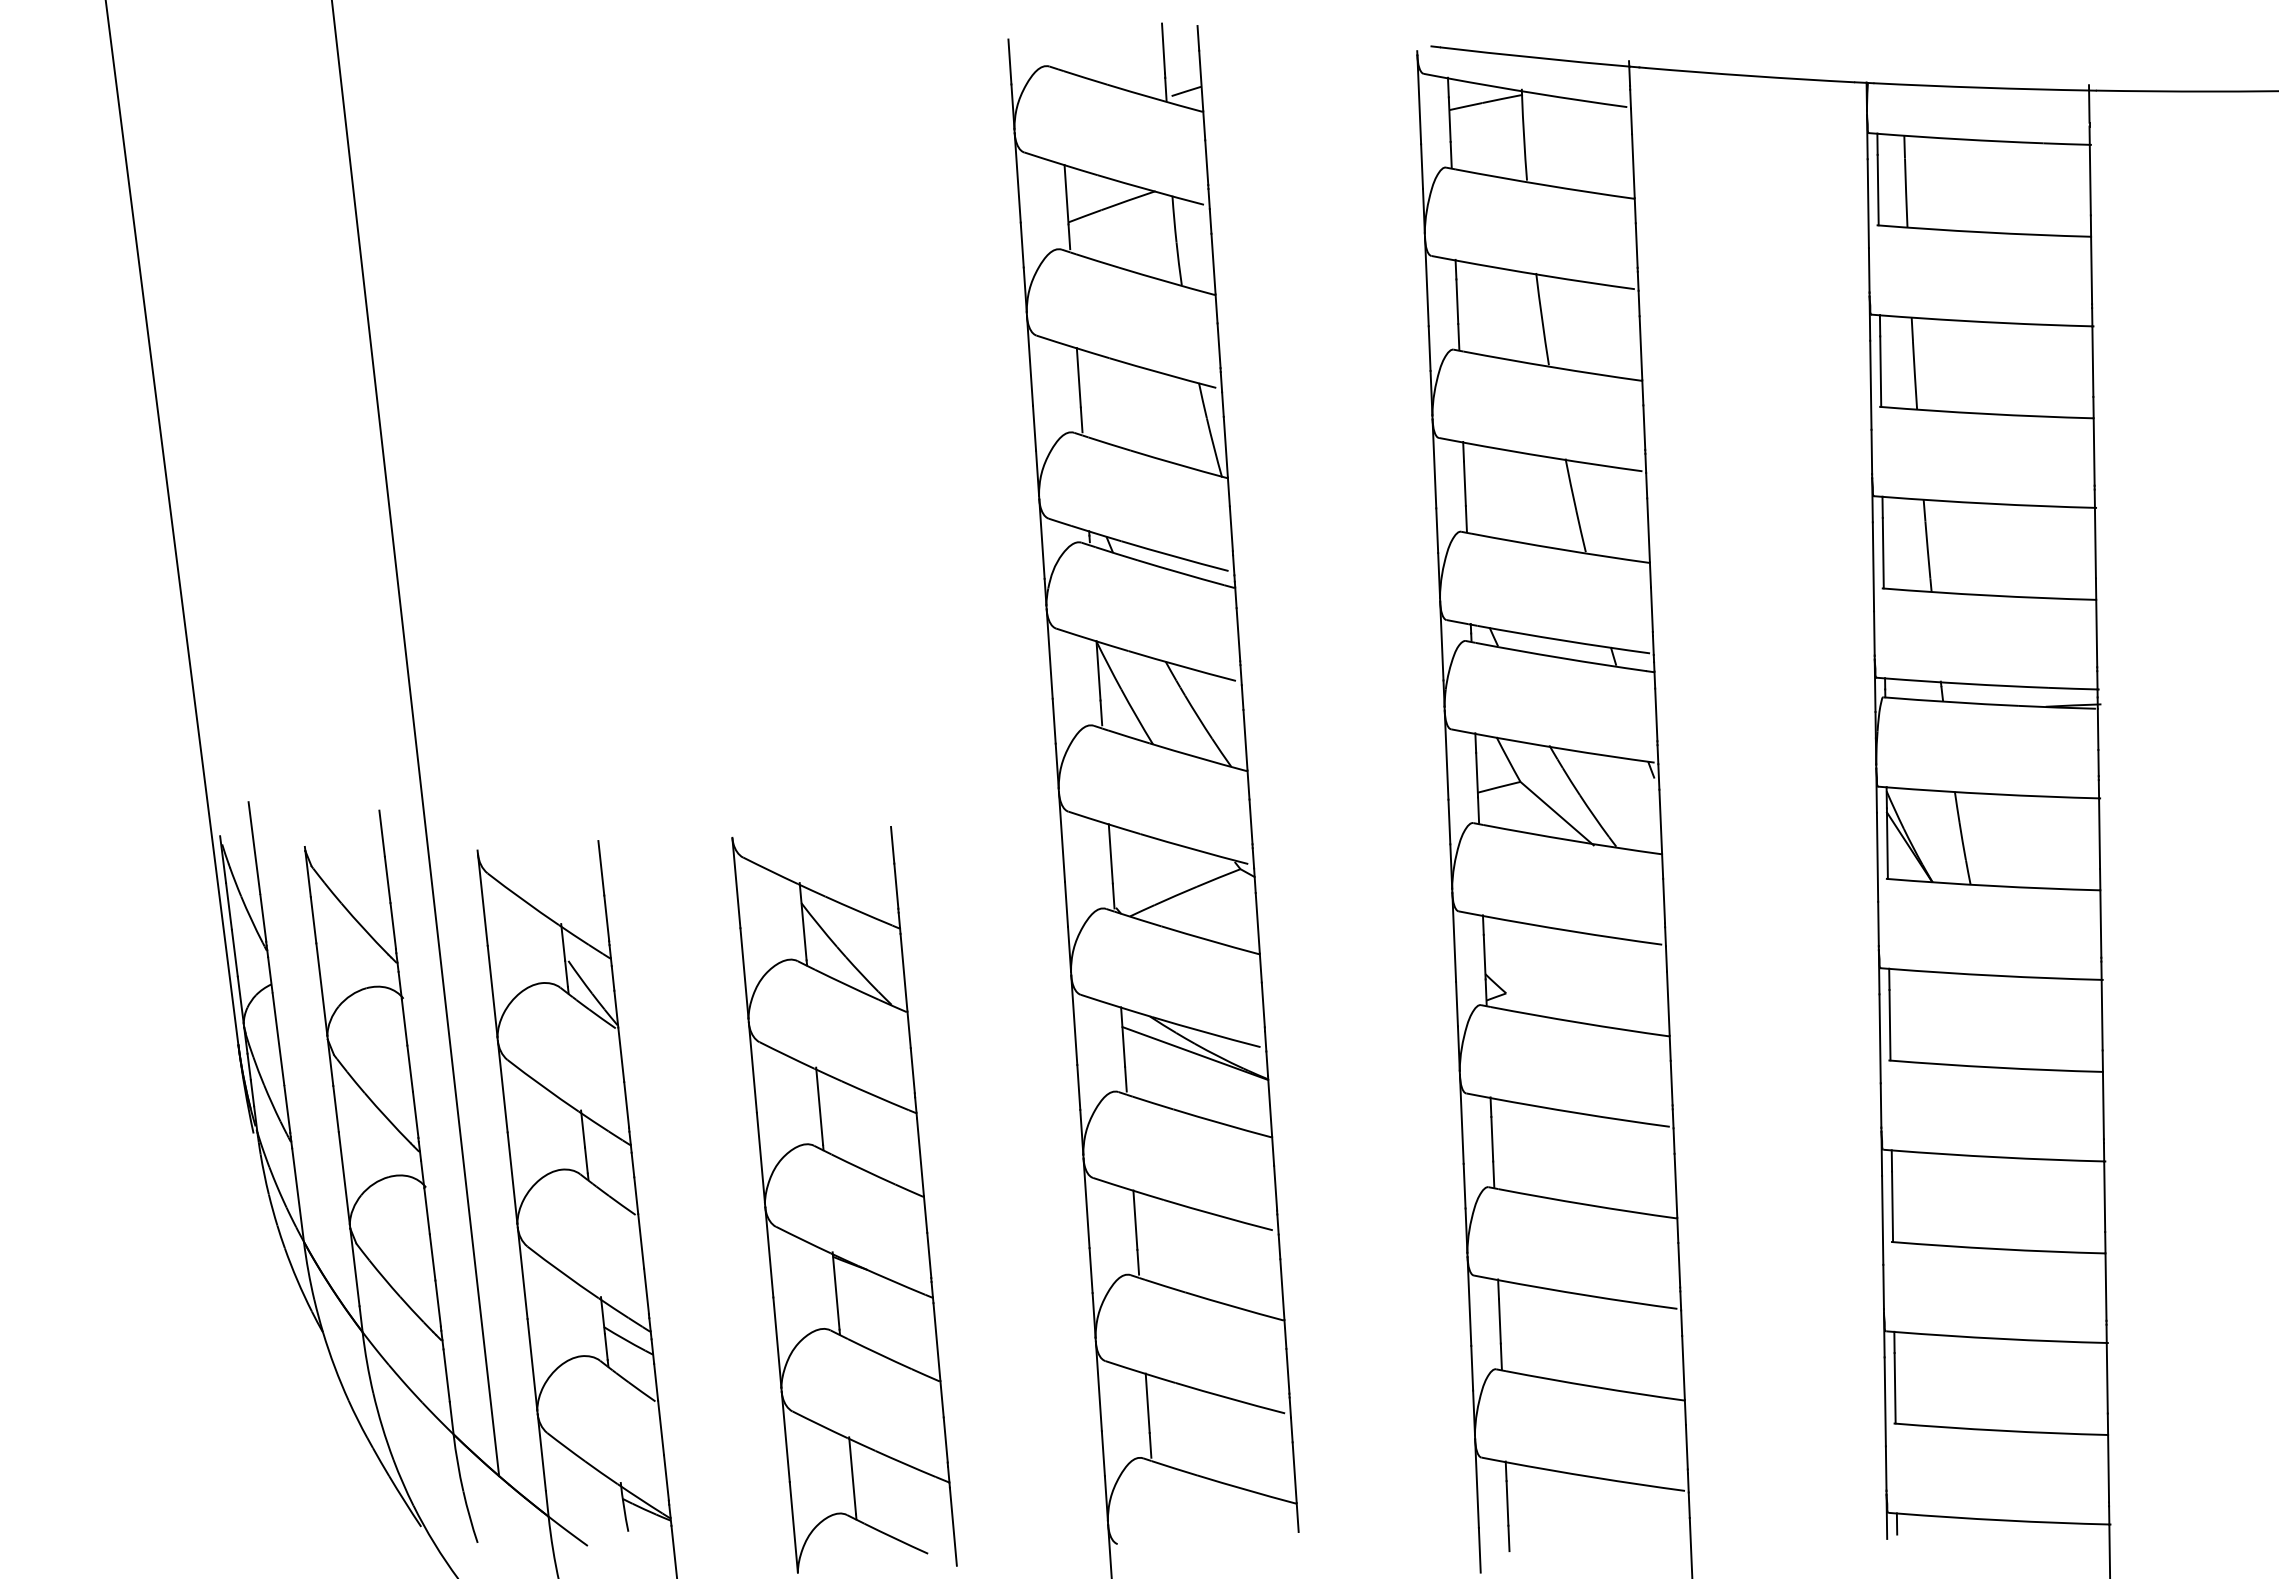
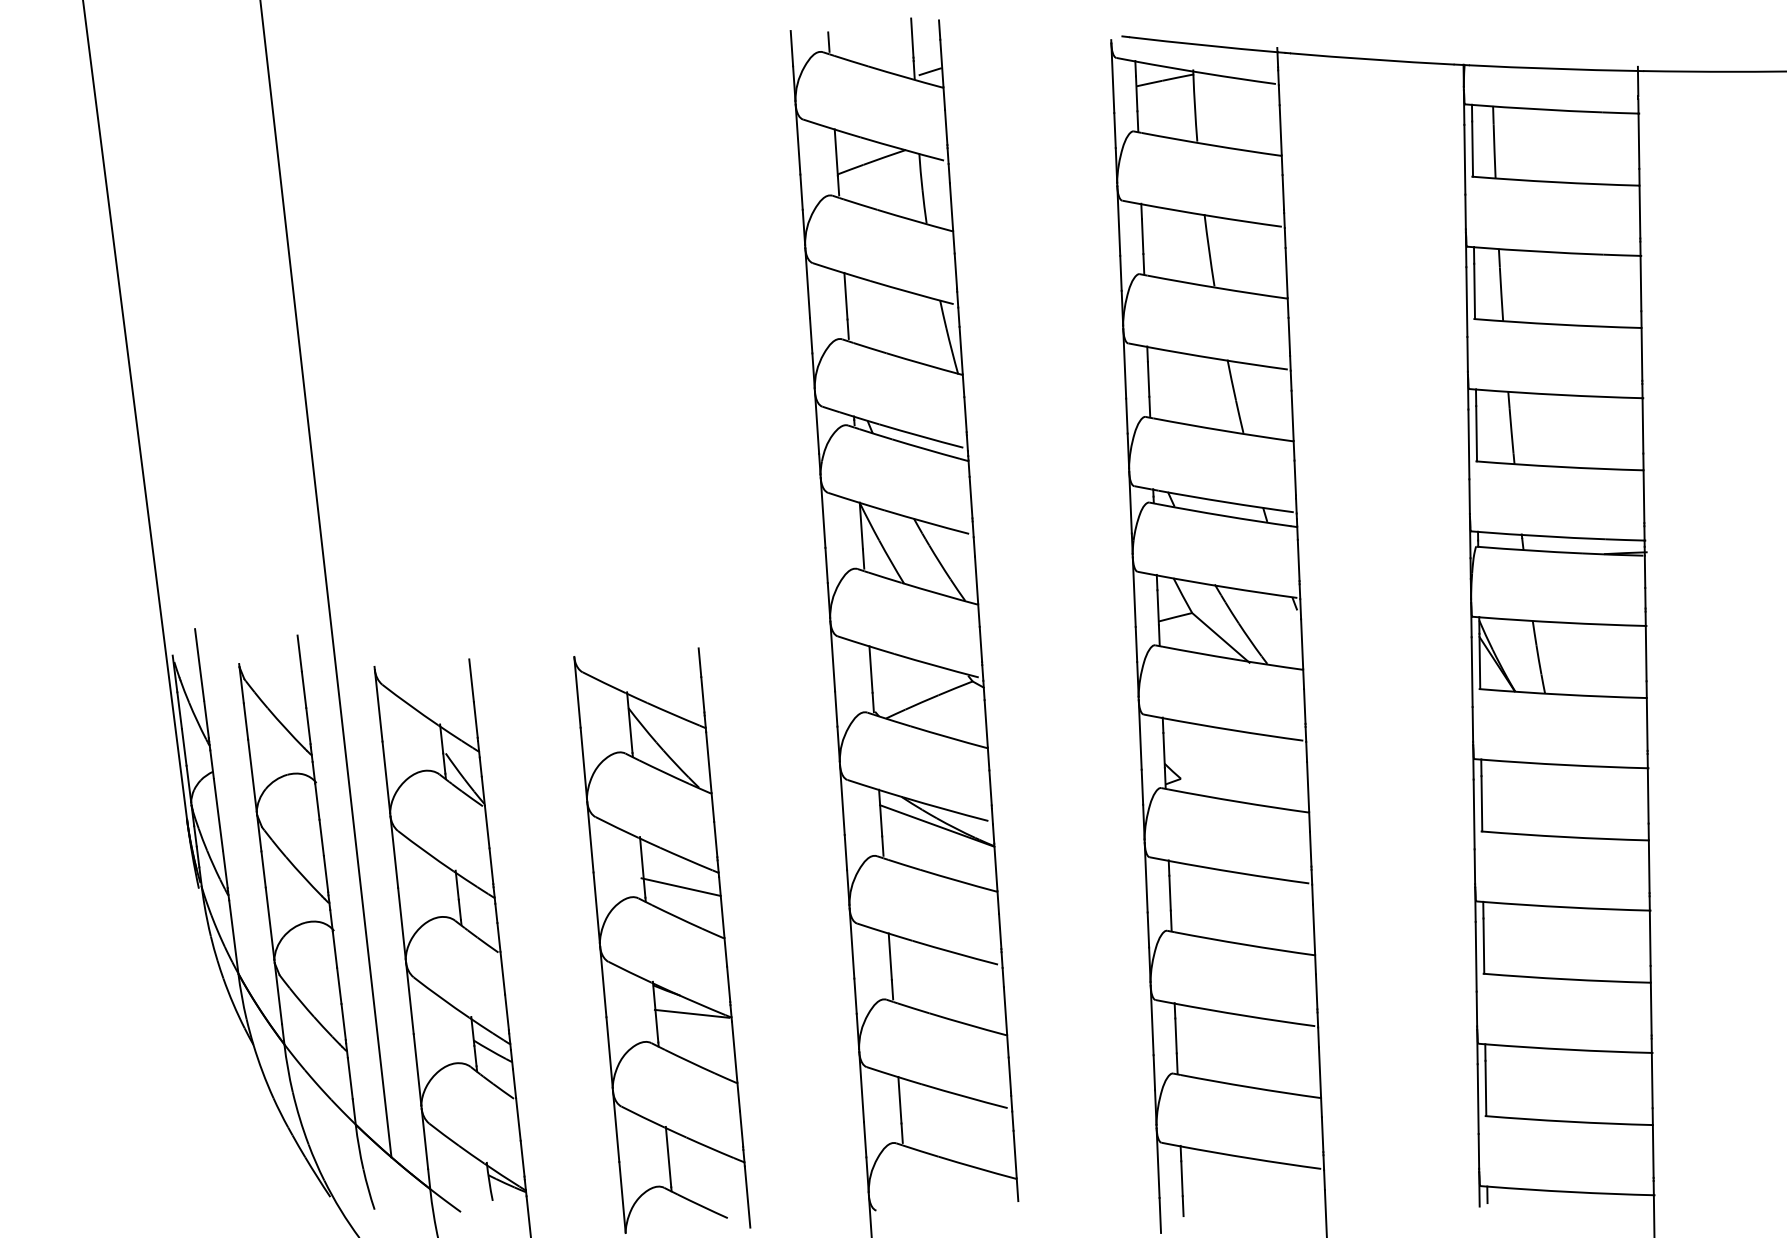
line: (1056, 53) -> (828, 41), added
line: (868, 1131) -> (681, 887), added
line: (882, 1293) -> (692, 1014), added

